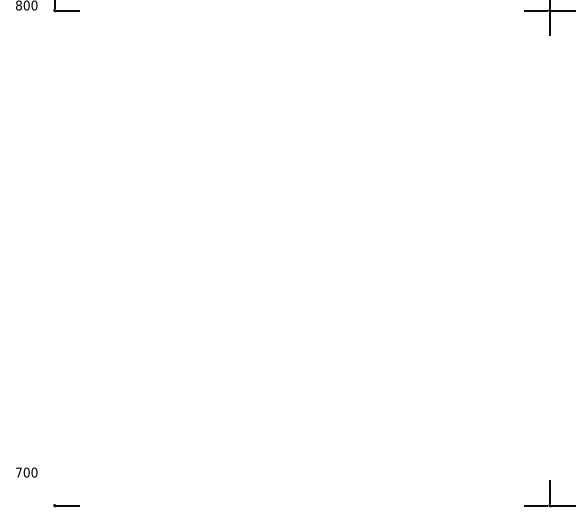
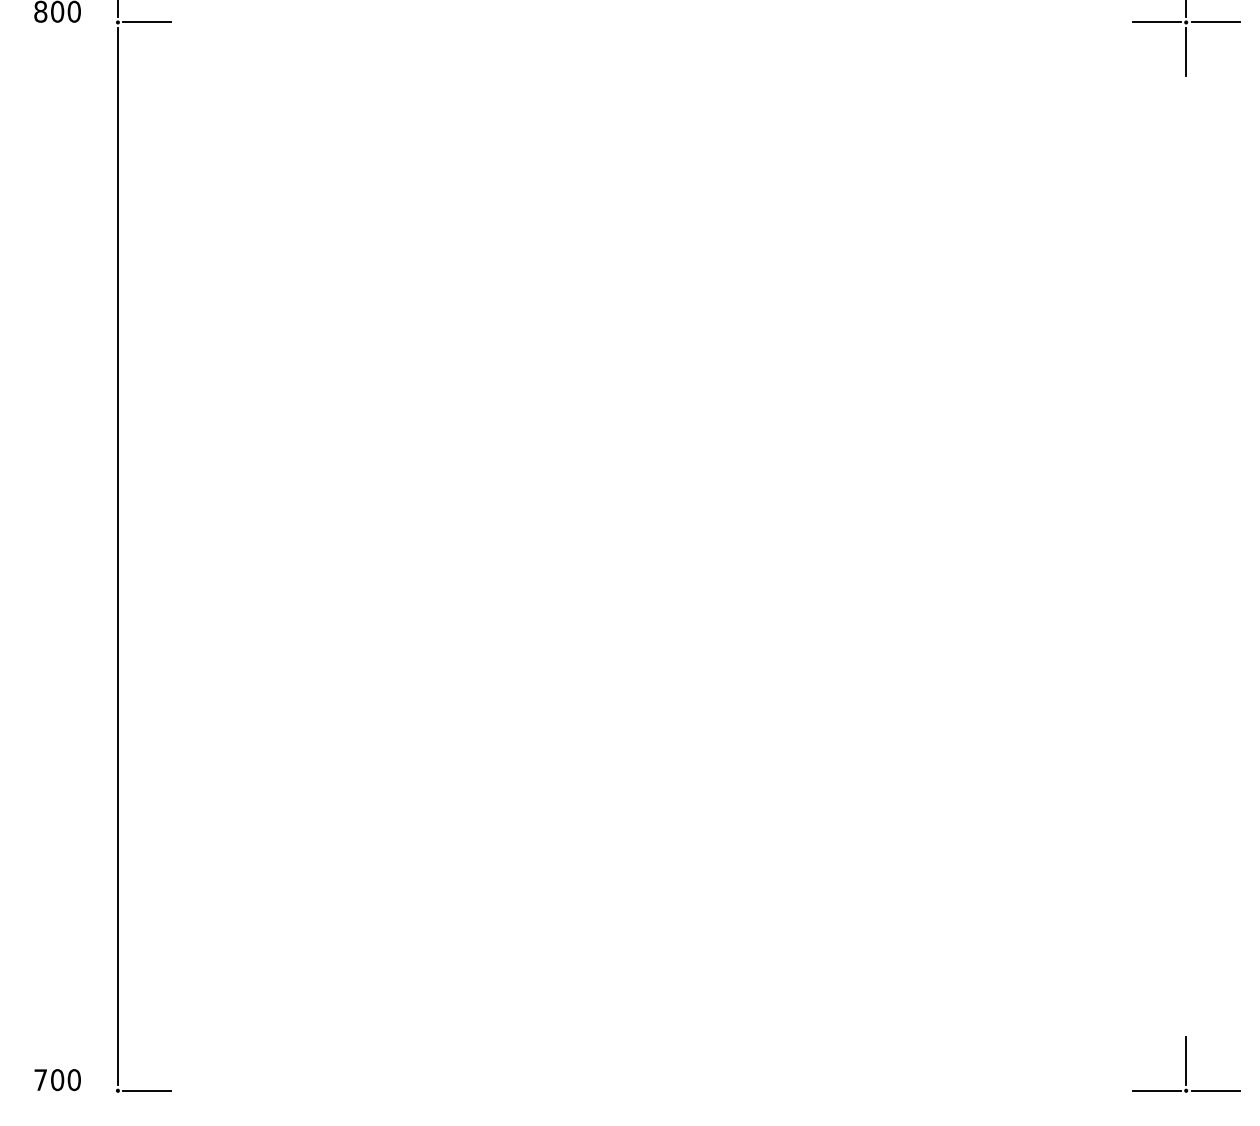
line: (54, 257) -> (117, 555), added
text: (26, 472) -> (57, 1079), moved

